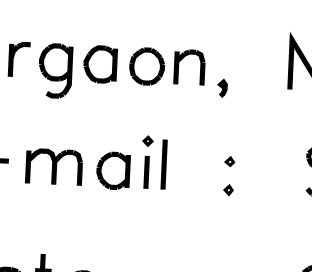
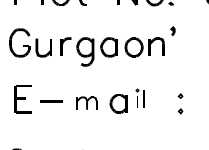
curve: (221, 87) -> (172, 30), moved
part: (152, 162) -> (139, 98), size x0.7
part: (53, 165) -> (86, 102), size x0.7

